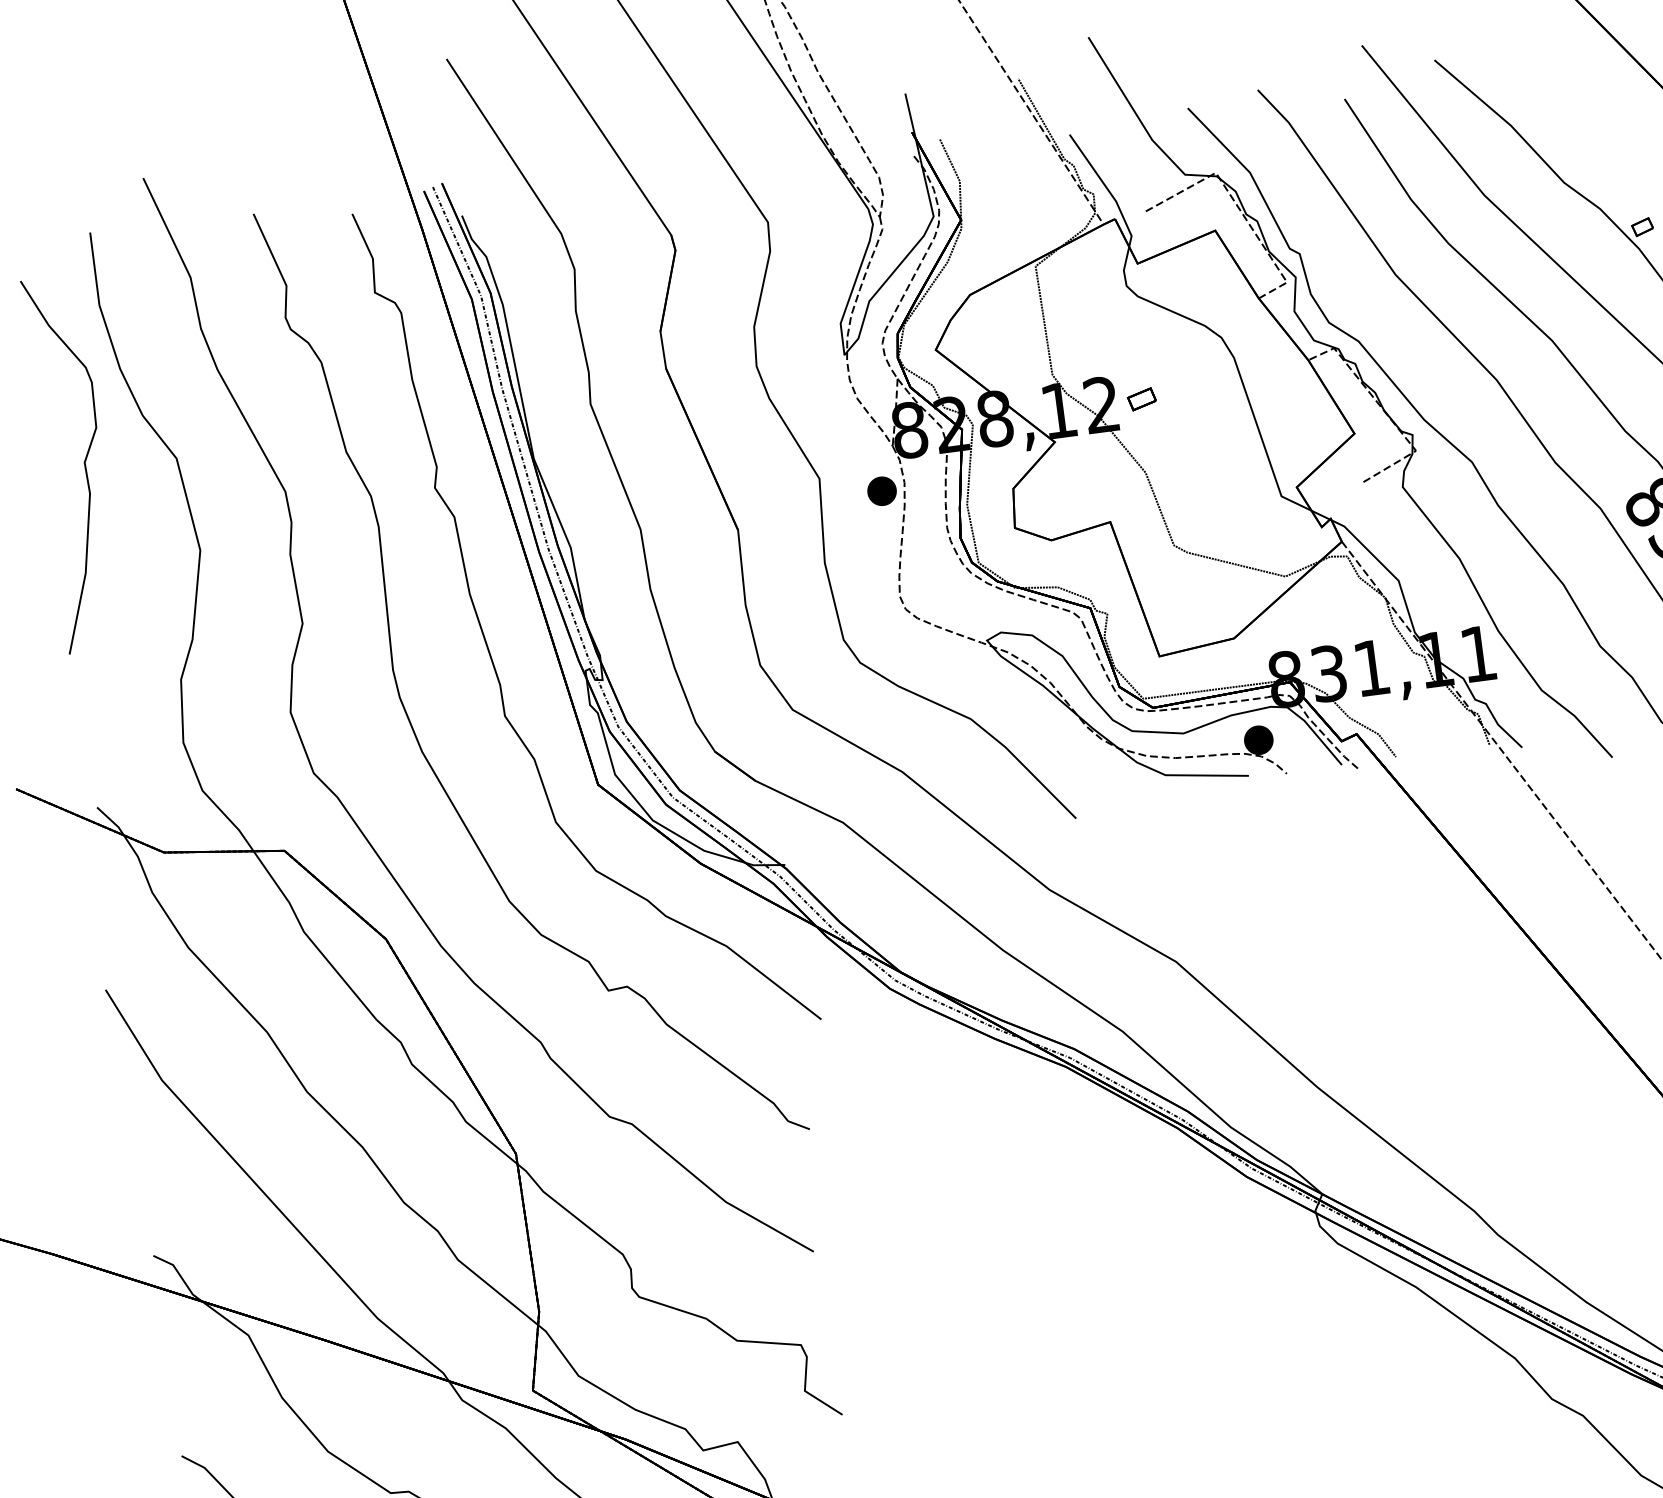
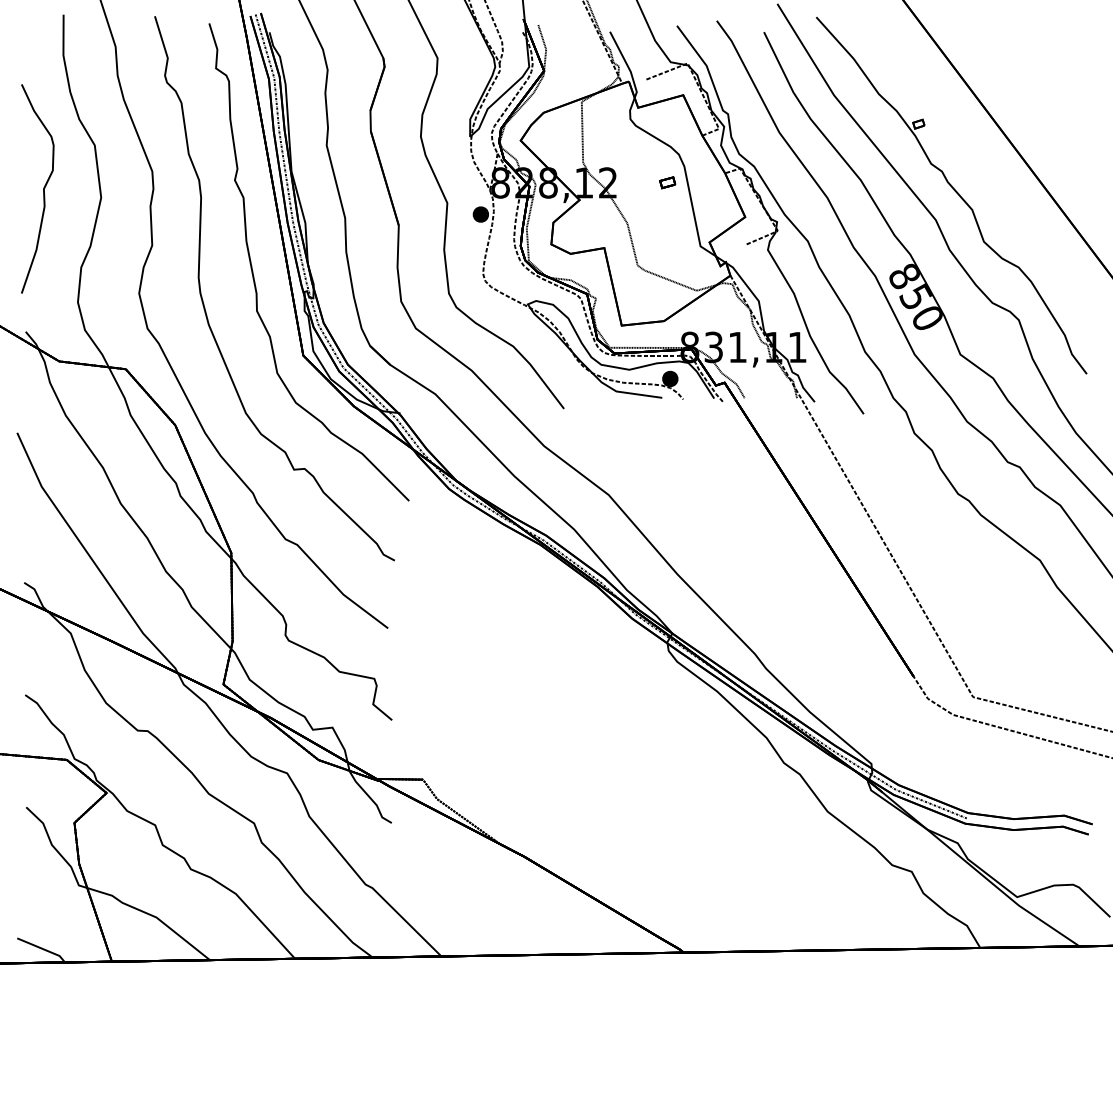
part: (1141, 398) -> (667, 182), moved
curve: (83, 461) -> (43, 188), moved

